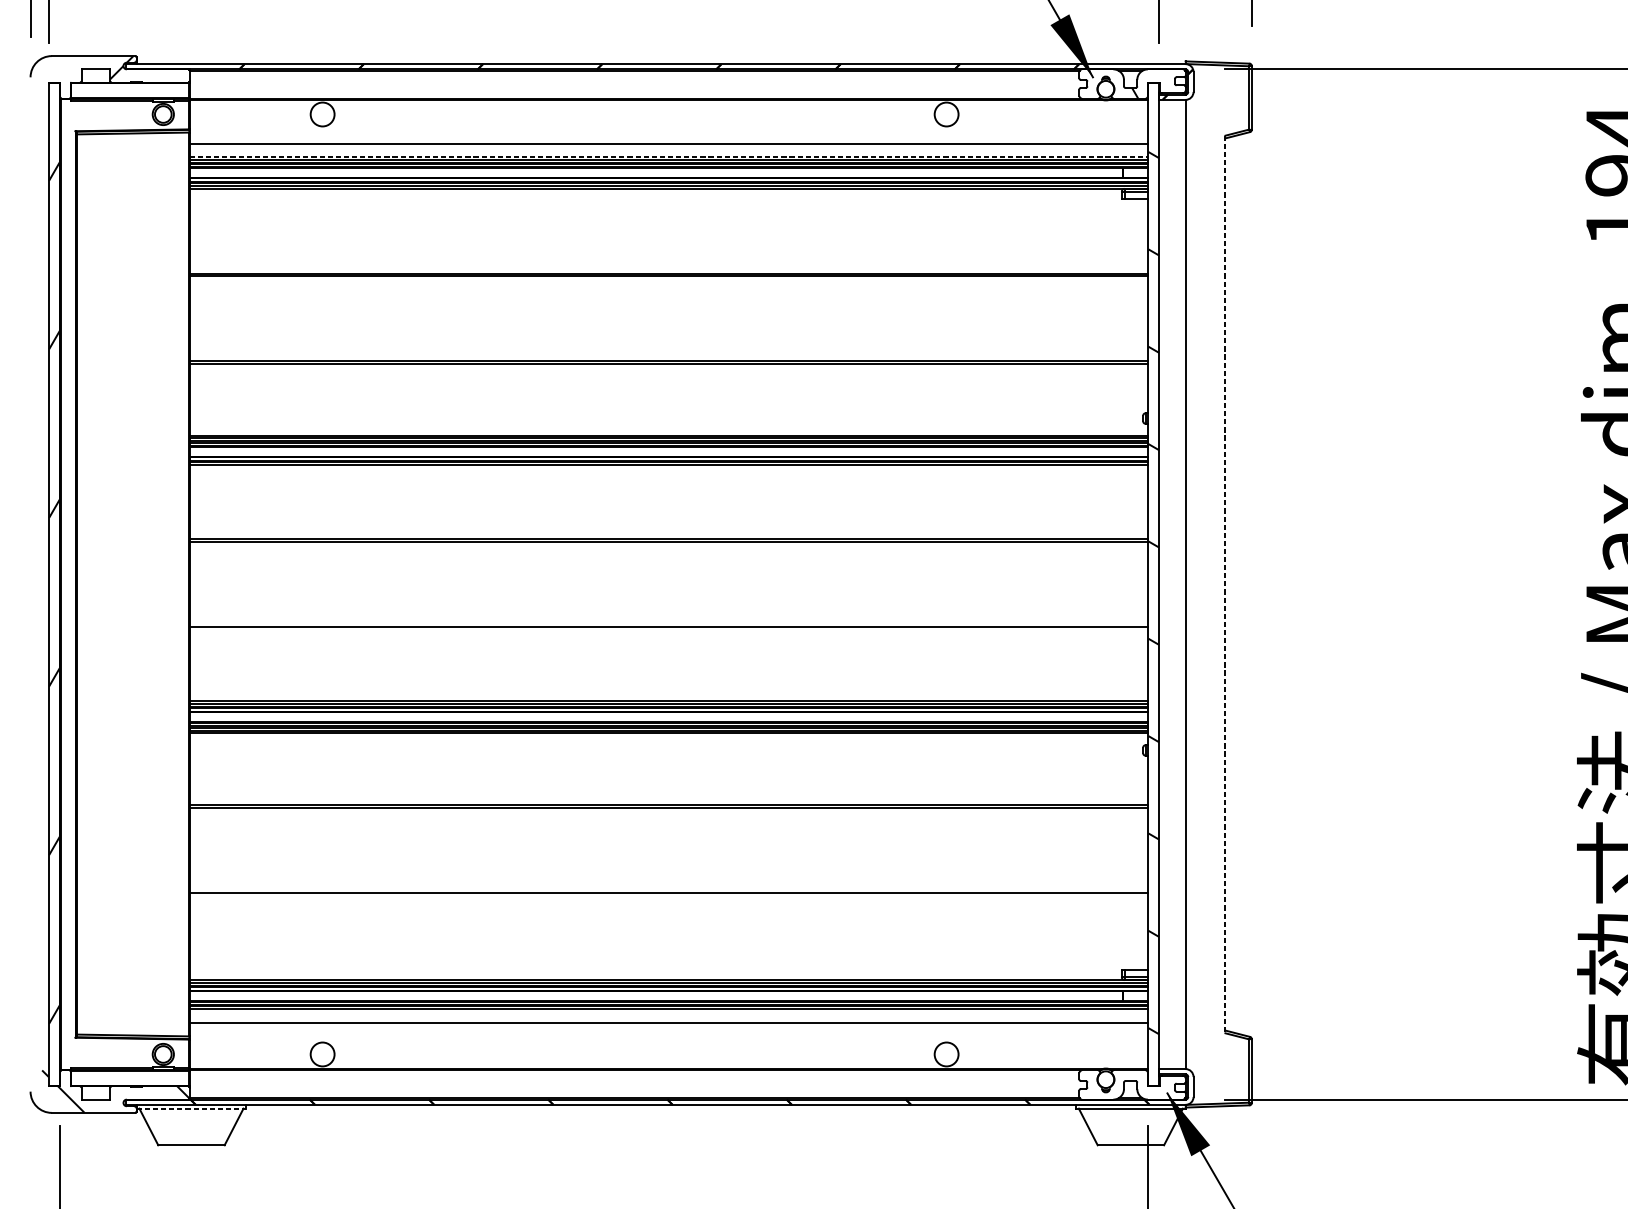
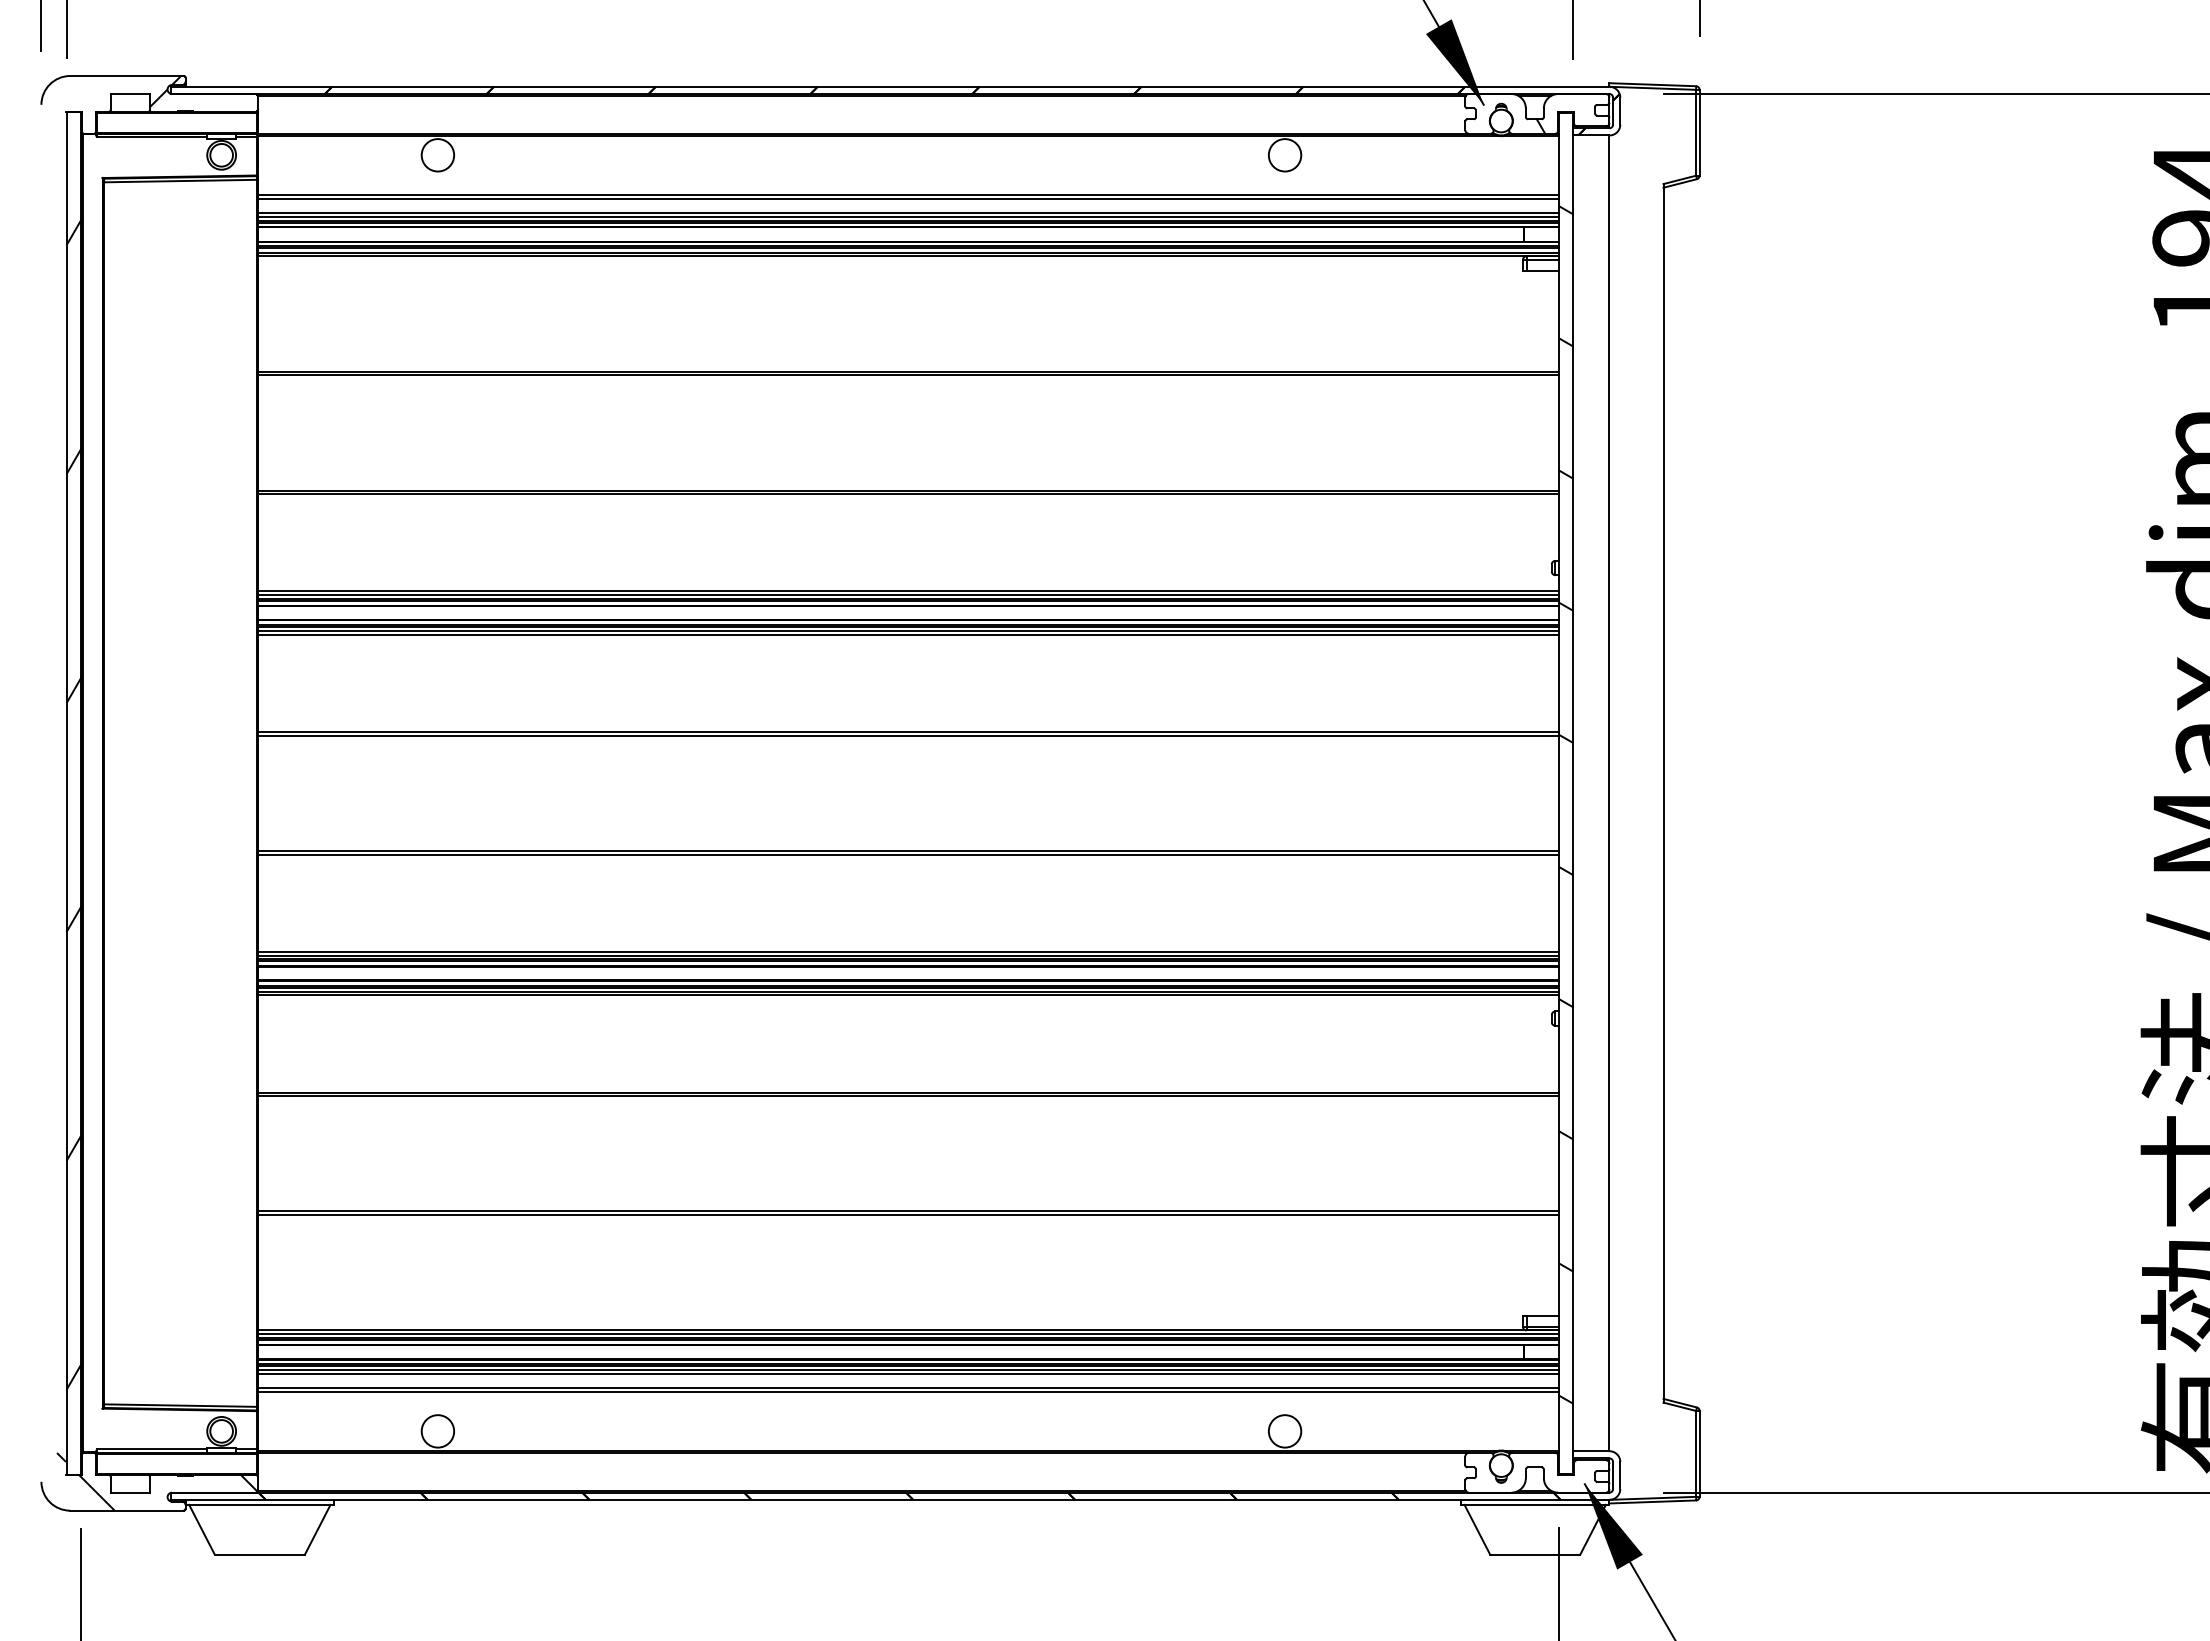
line: (669, 146) -> (908, 198), added
line: (669, 156) -> (908, 212), dashed -> solid
line: (669, 467) -> (908, 634), added
line: (1225, 584) -> (1663, 793), dashed -> solid
line: (669, 629) -> (908, 854), added
line: (669, 895) -> (908, 1215), added
line: (669, 1011) -> (908, 1373), added
line: (669, 1025) -> (908, 1391), added
line: (191, 1108) -> (260, 1504), dashed -> solid

